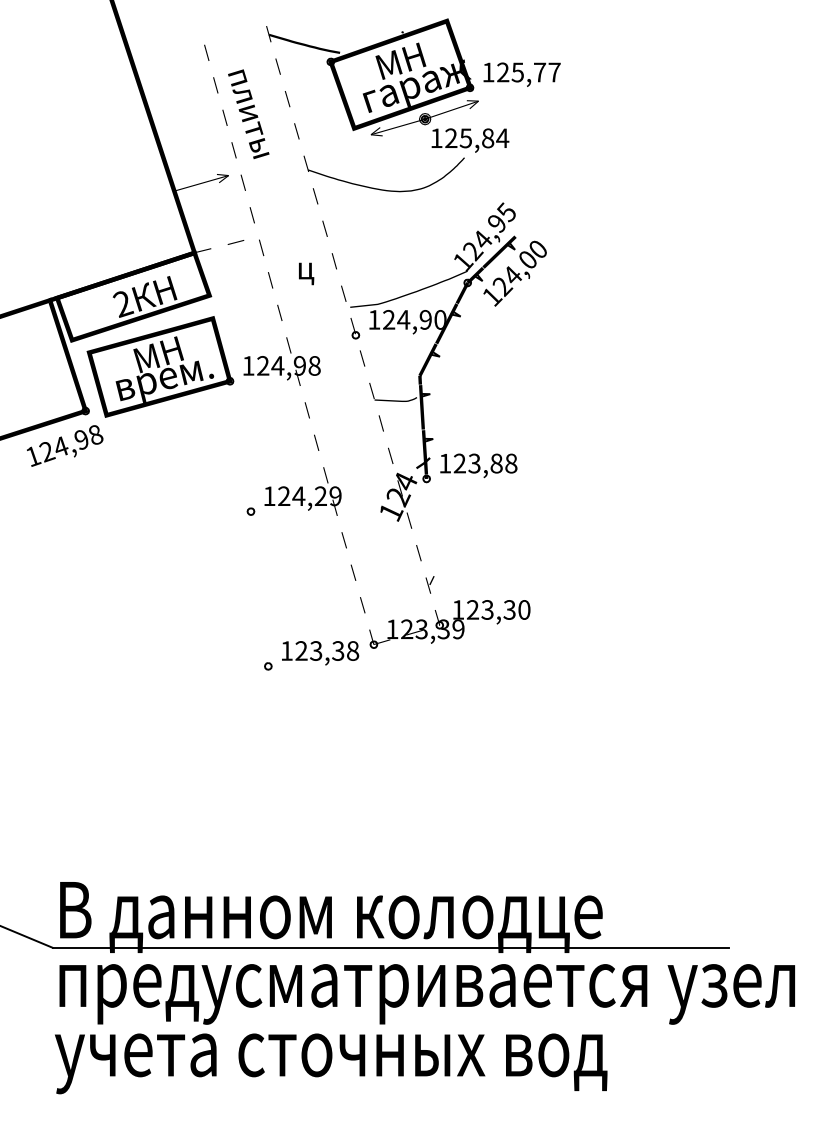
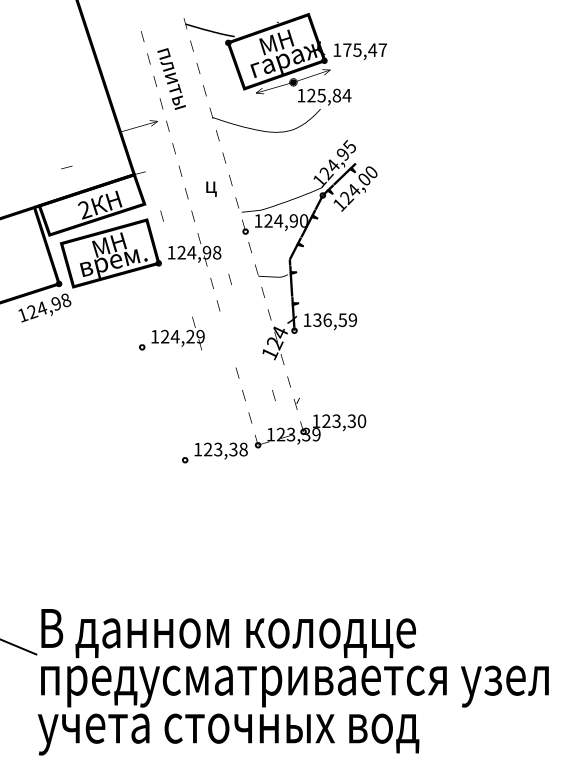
text: (522, 71) -> (360, 49), 125,77 -> 175,47
line: (235, 242) -> (66, 167), moved
line: (234, 311) -> (161, 215), added
line: (332, 404) -> (229, 279), added
text: (486, 464) -> (335, 320), 123,88 -> 136,59
part: (293, 491) -> (171, 333), moved
line: (396, 572) -> (273, 395), added
line: (390, 947) -> (269, 654), removed

